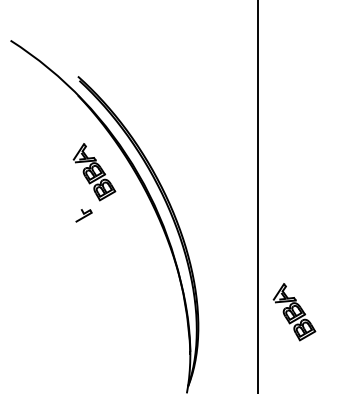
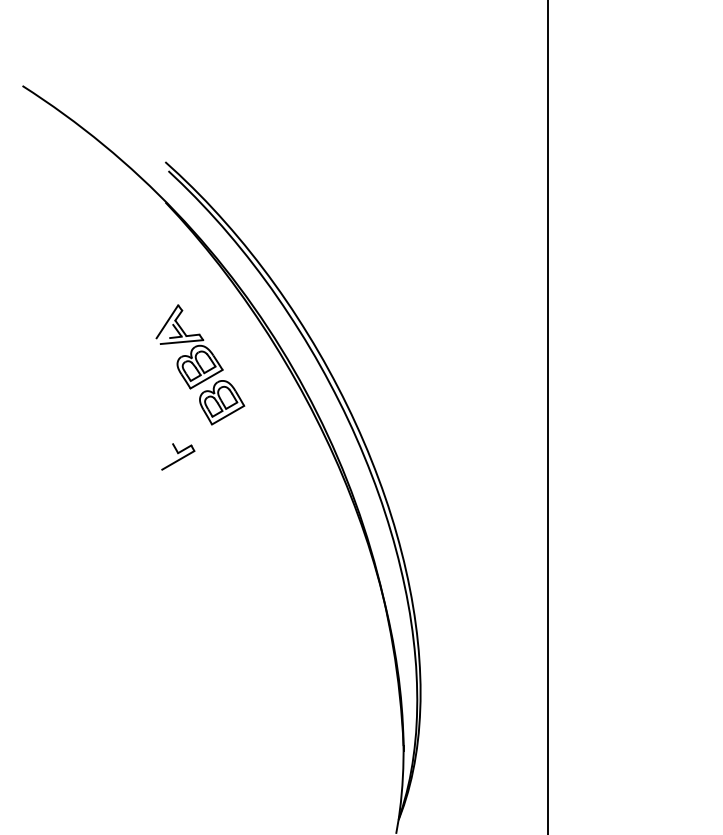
part: (294, 312) -> (624, 662), removed

